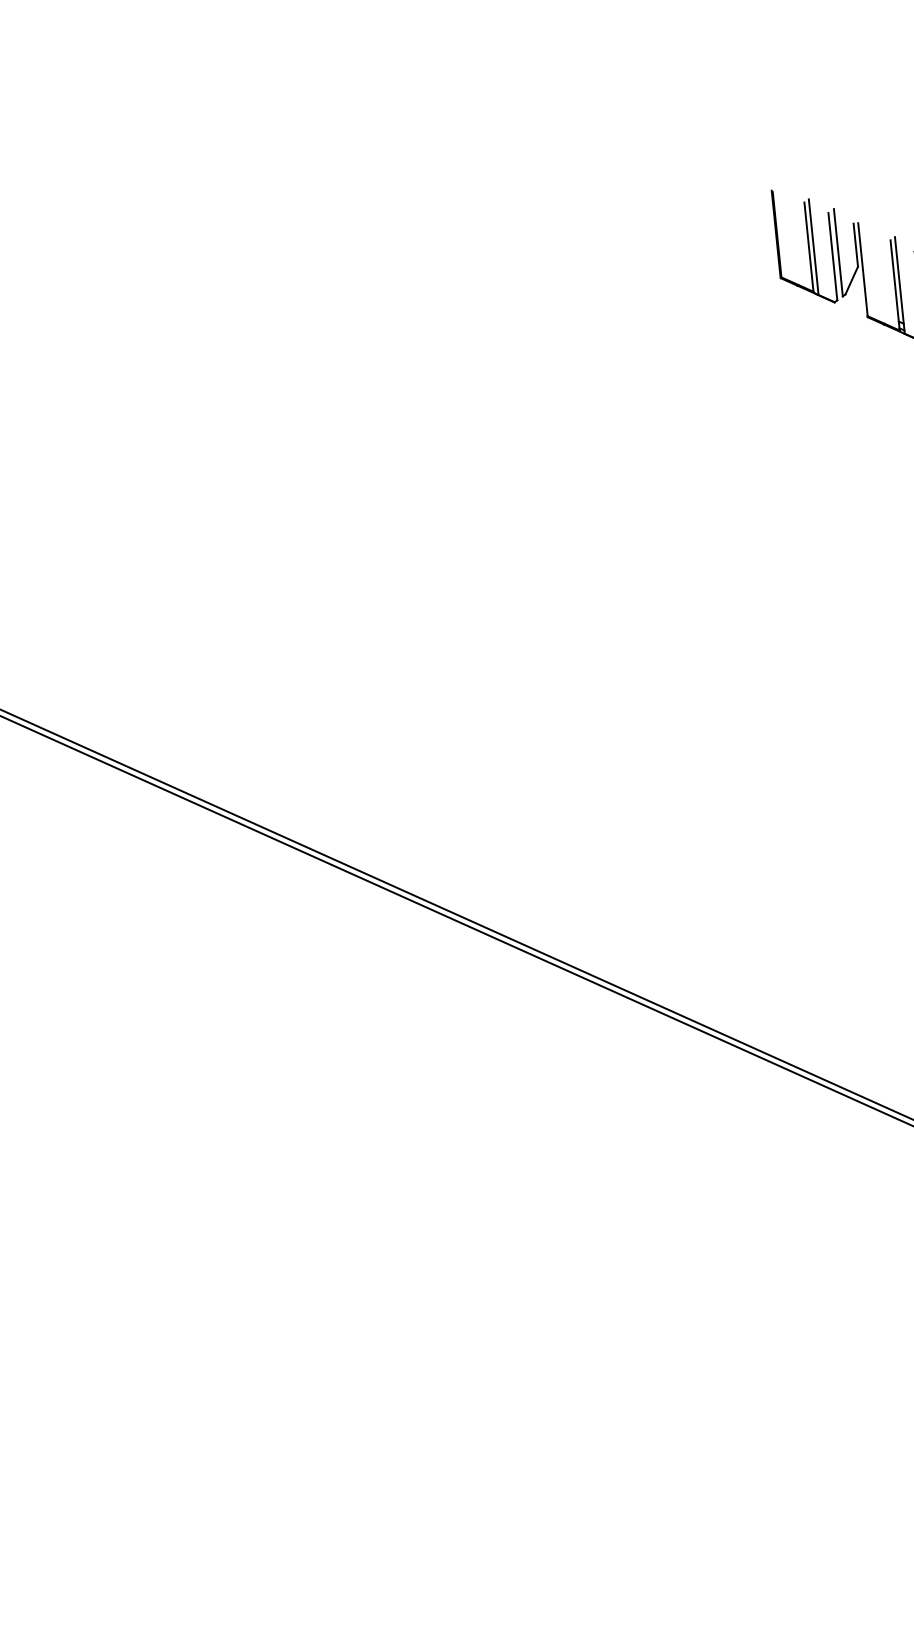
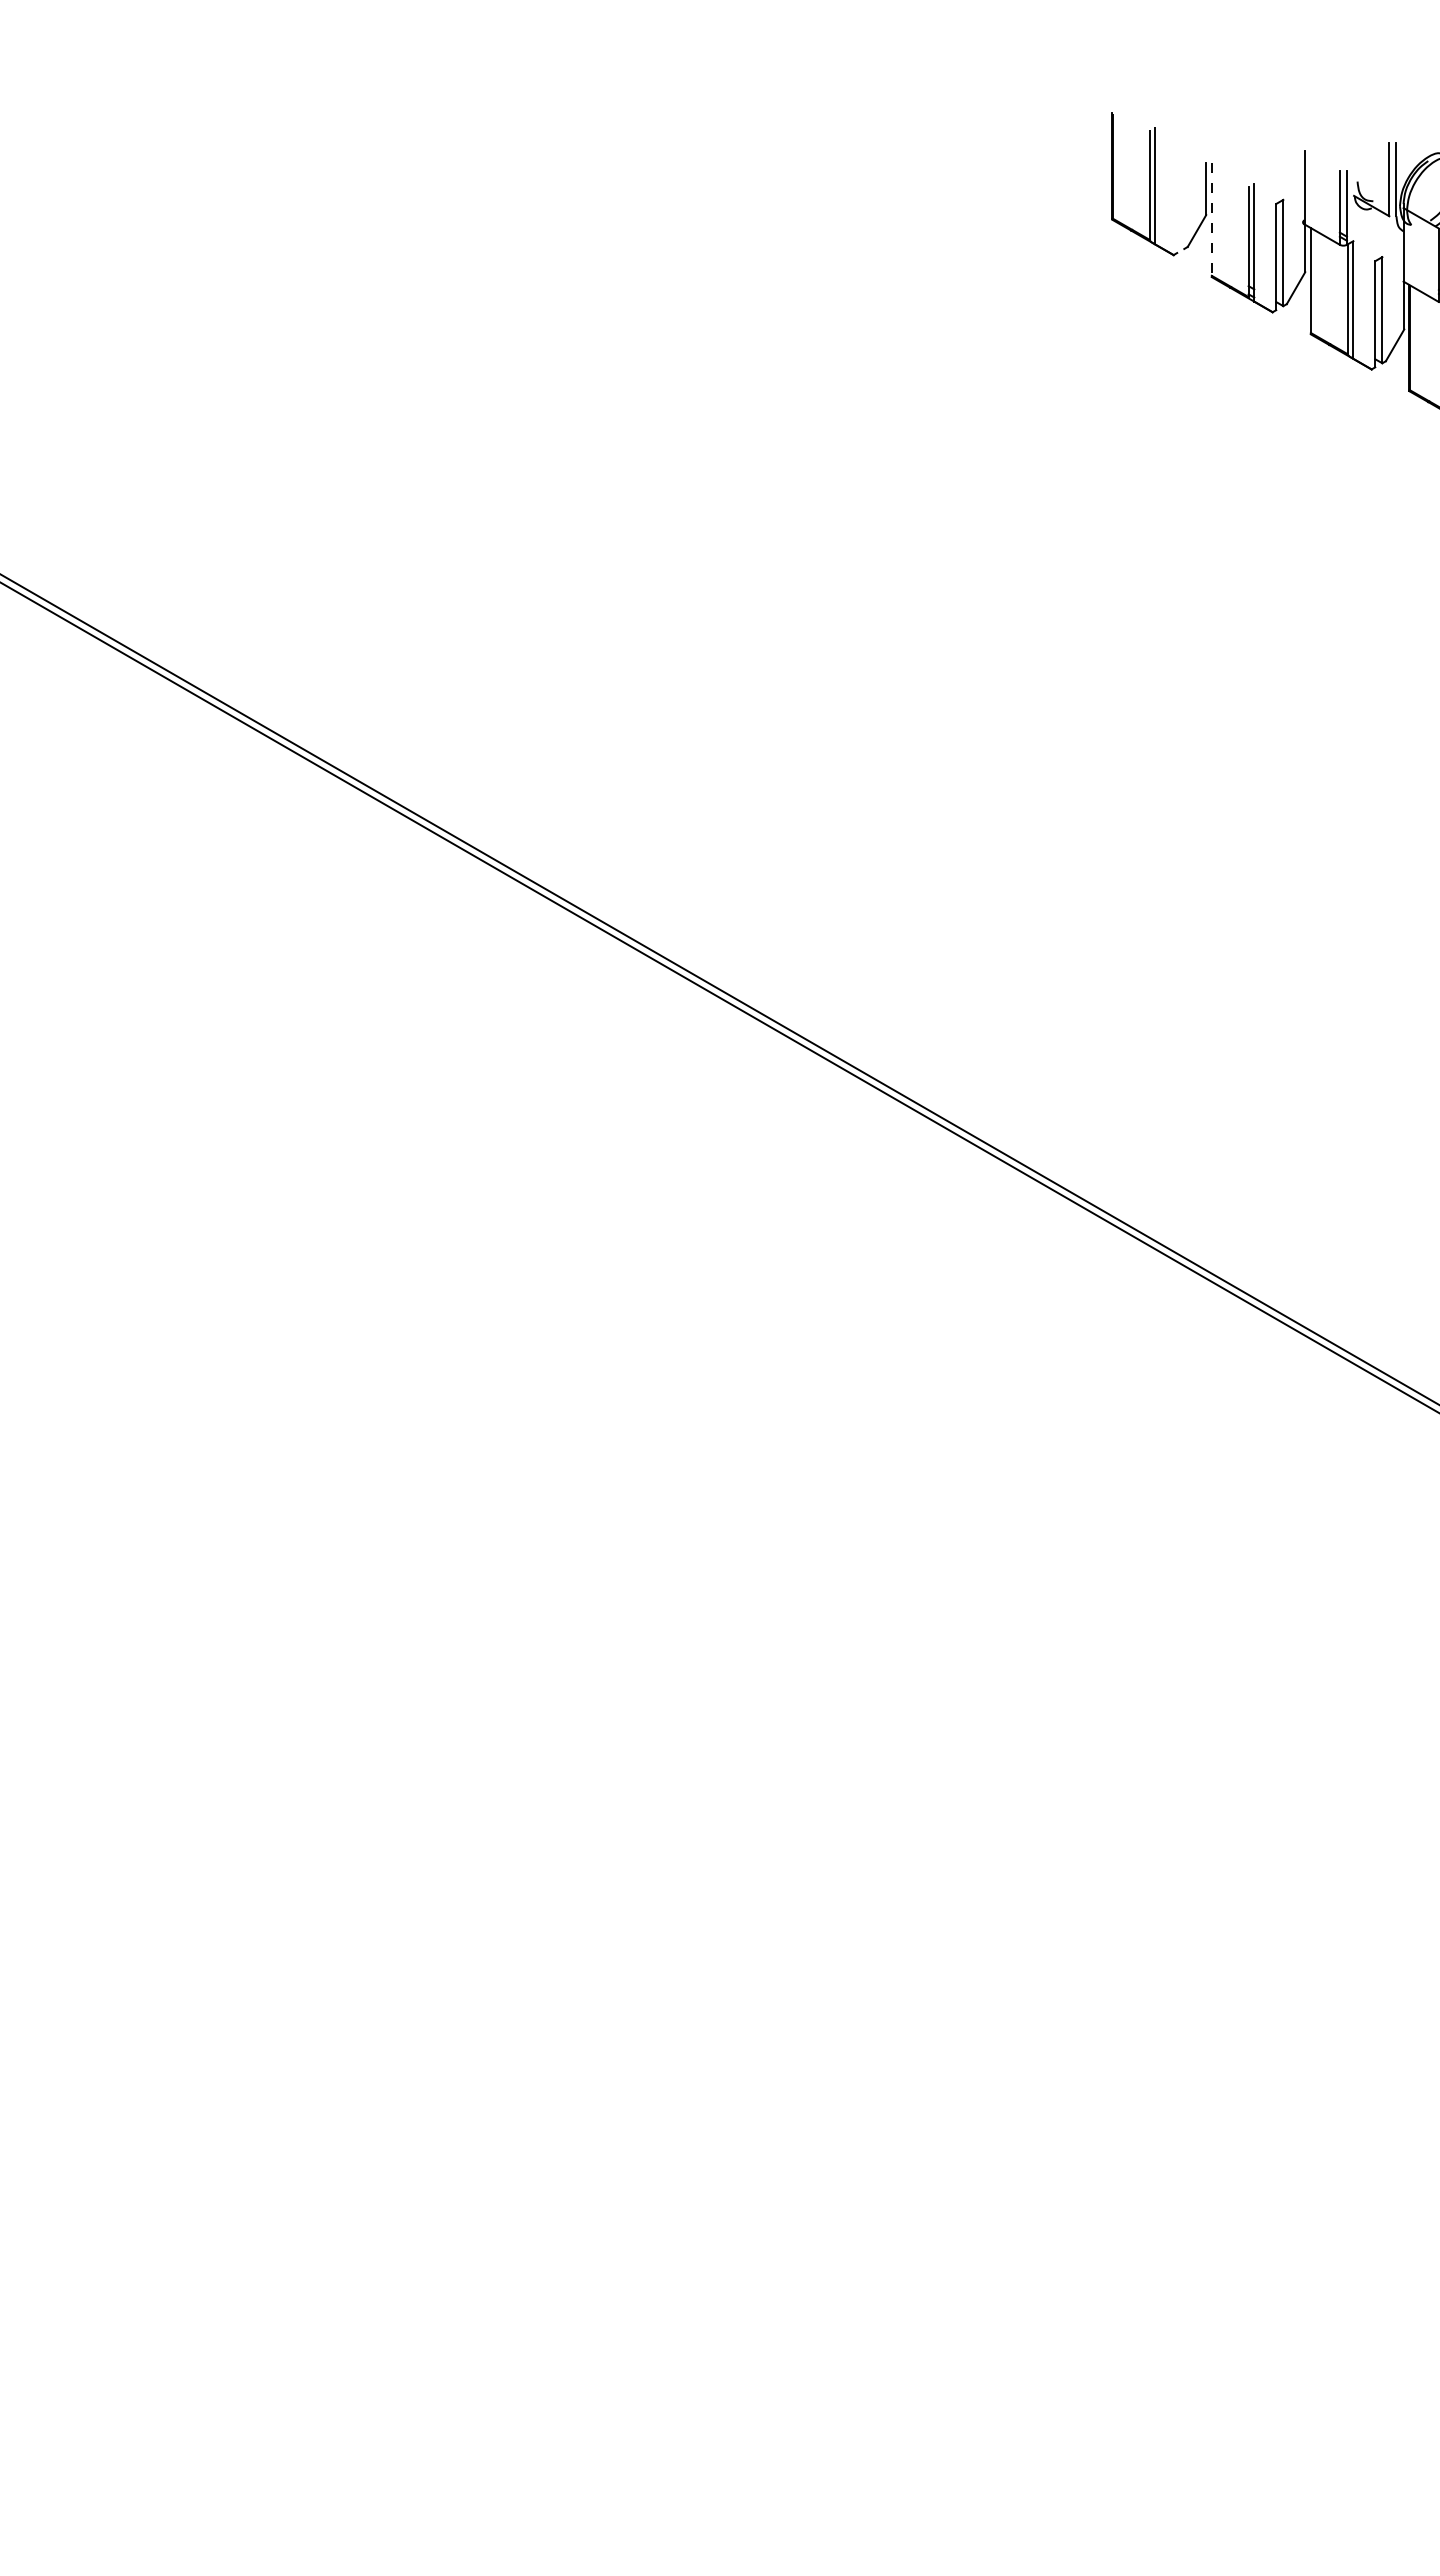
line: (838, 252) -> (1184, 195), removed
line: (833, 256) -> (1177, 199), removed
line: (862, 269) -> (1211, 219), solid -> dashed

